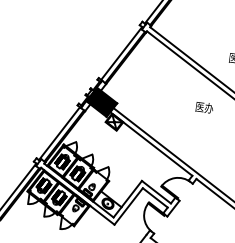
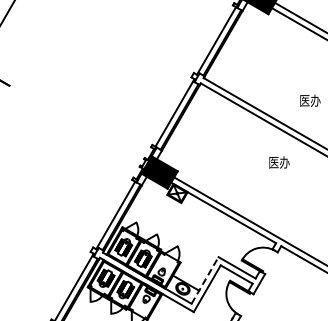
line: (128, 199) -> (205, 280), solid -> dashed

